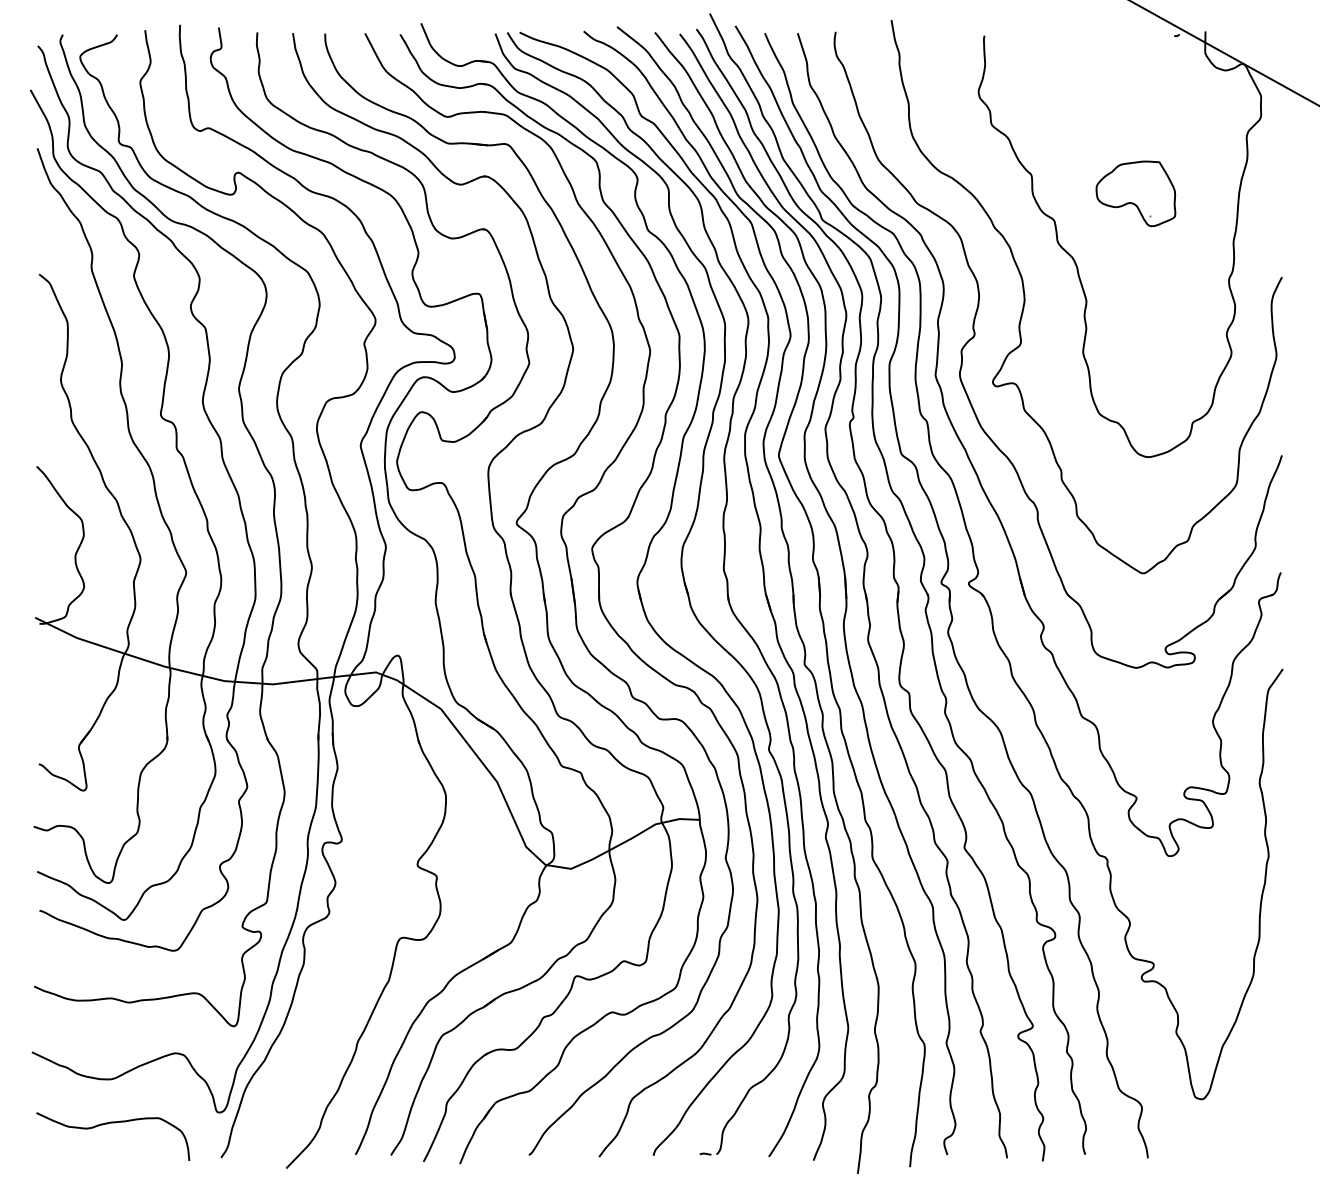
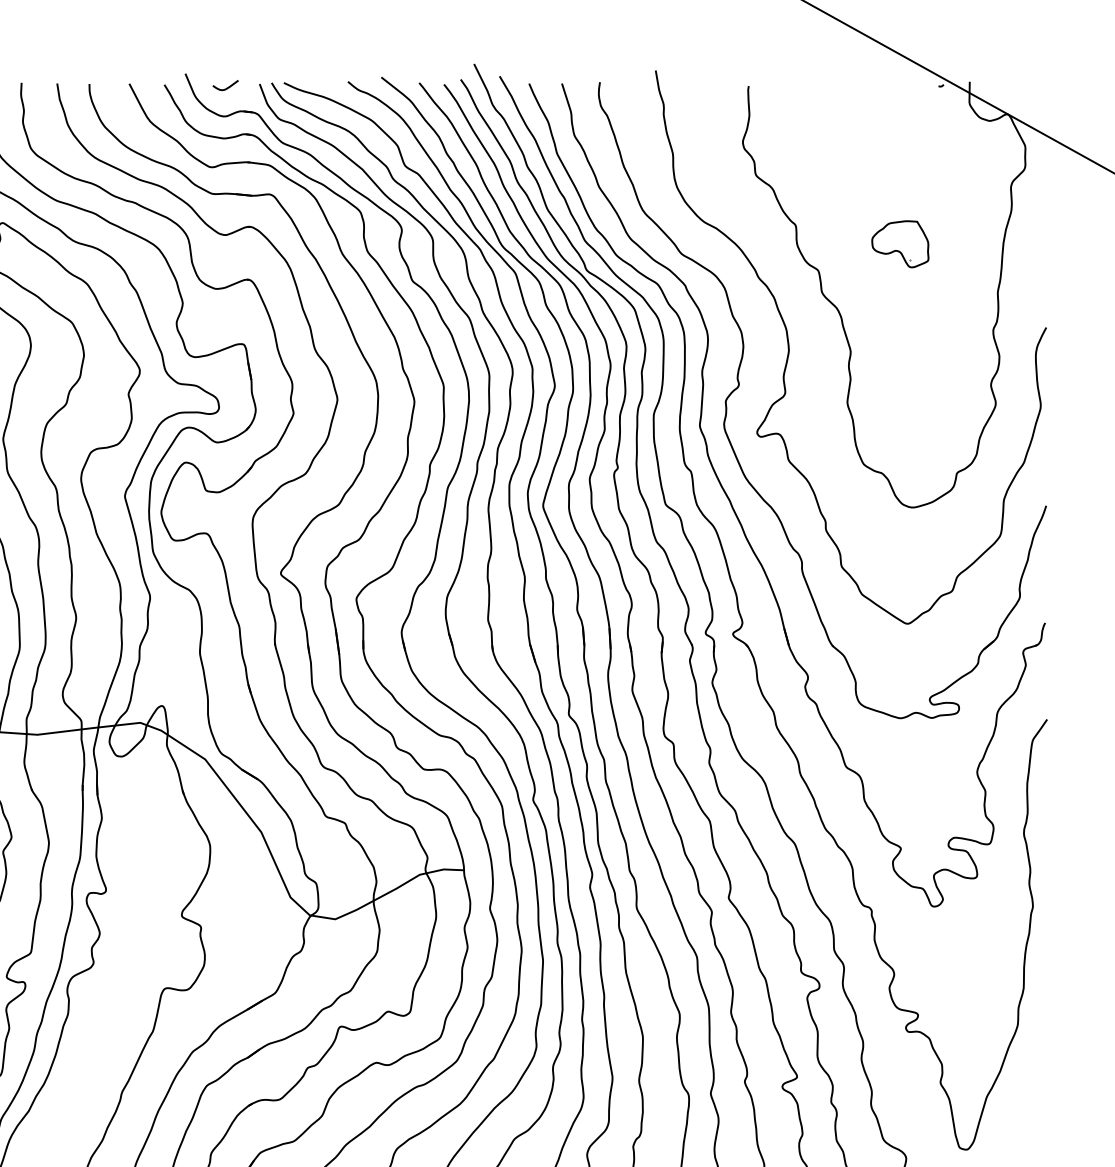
curve: (463, 36) -> (227, 86), added
part: (1136, 193) -> (900, 243), size x0.71

